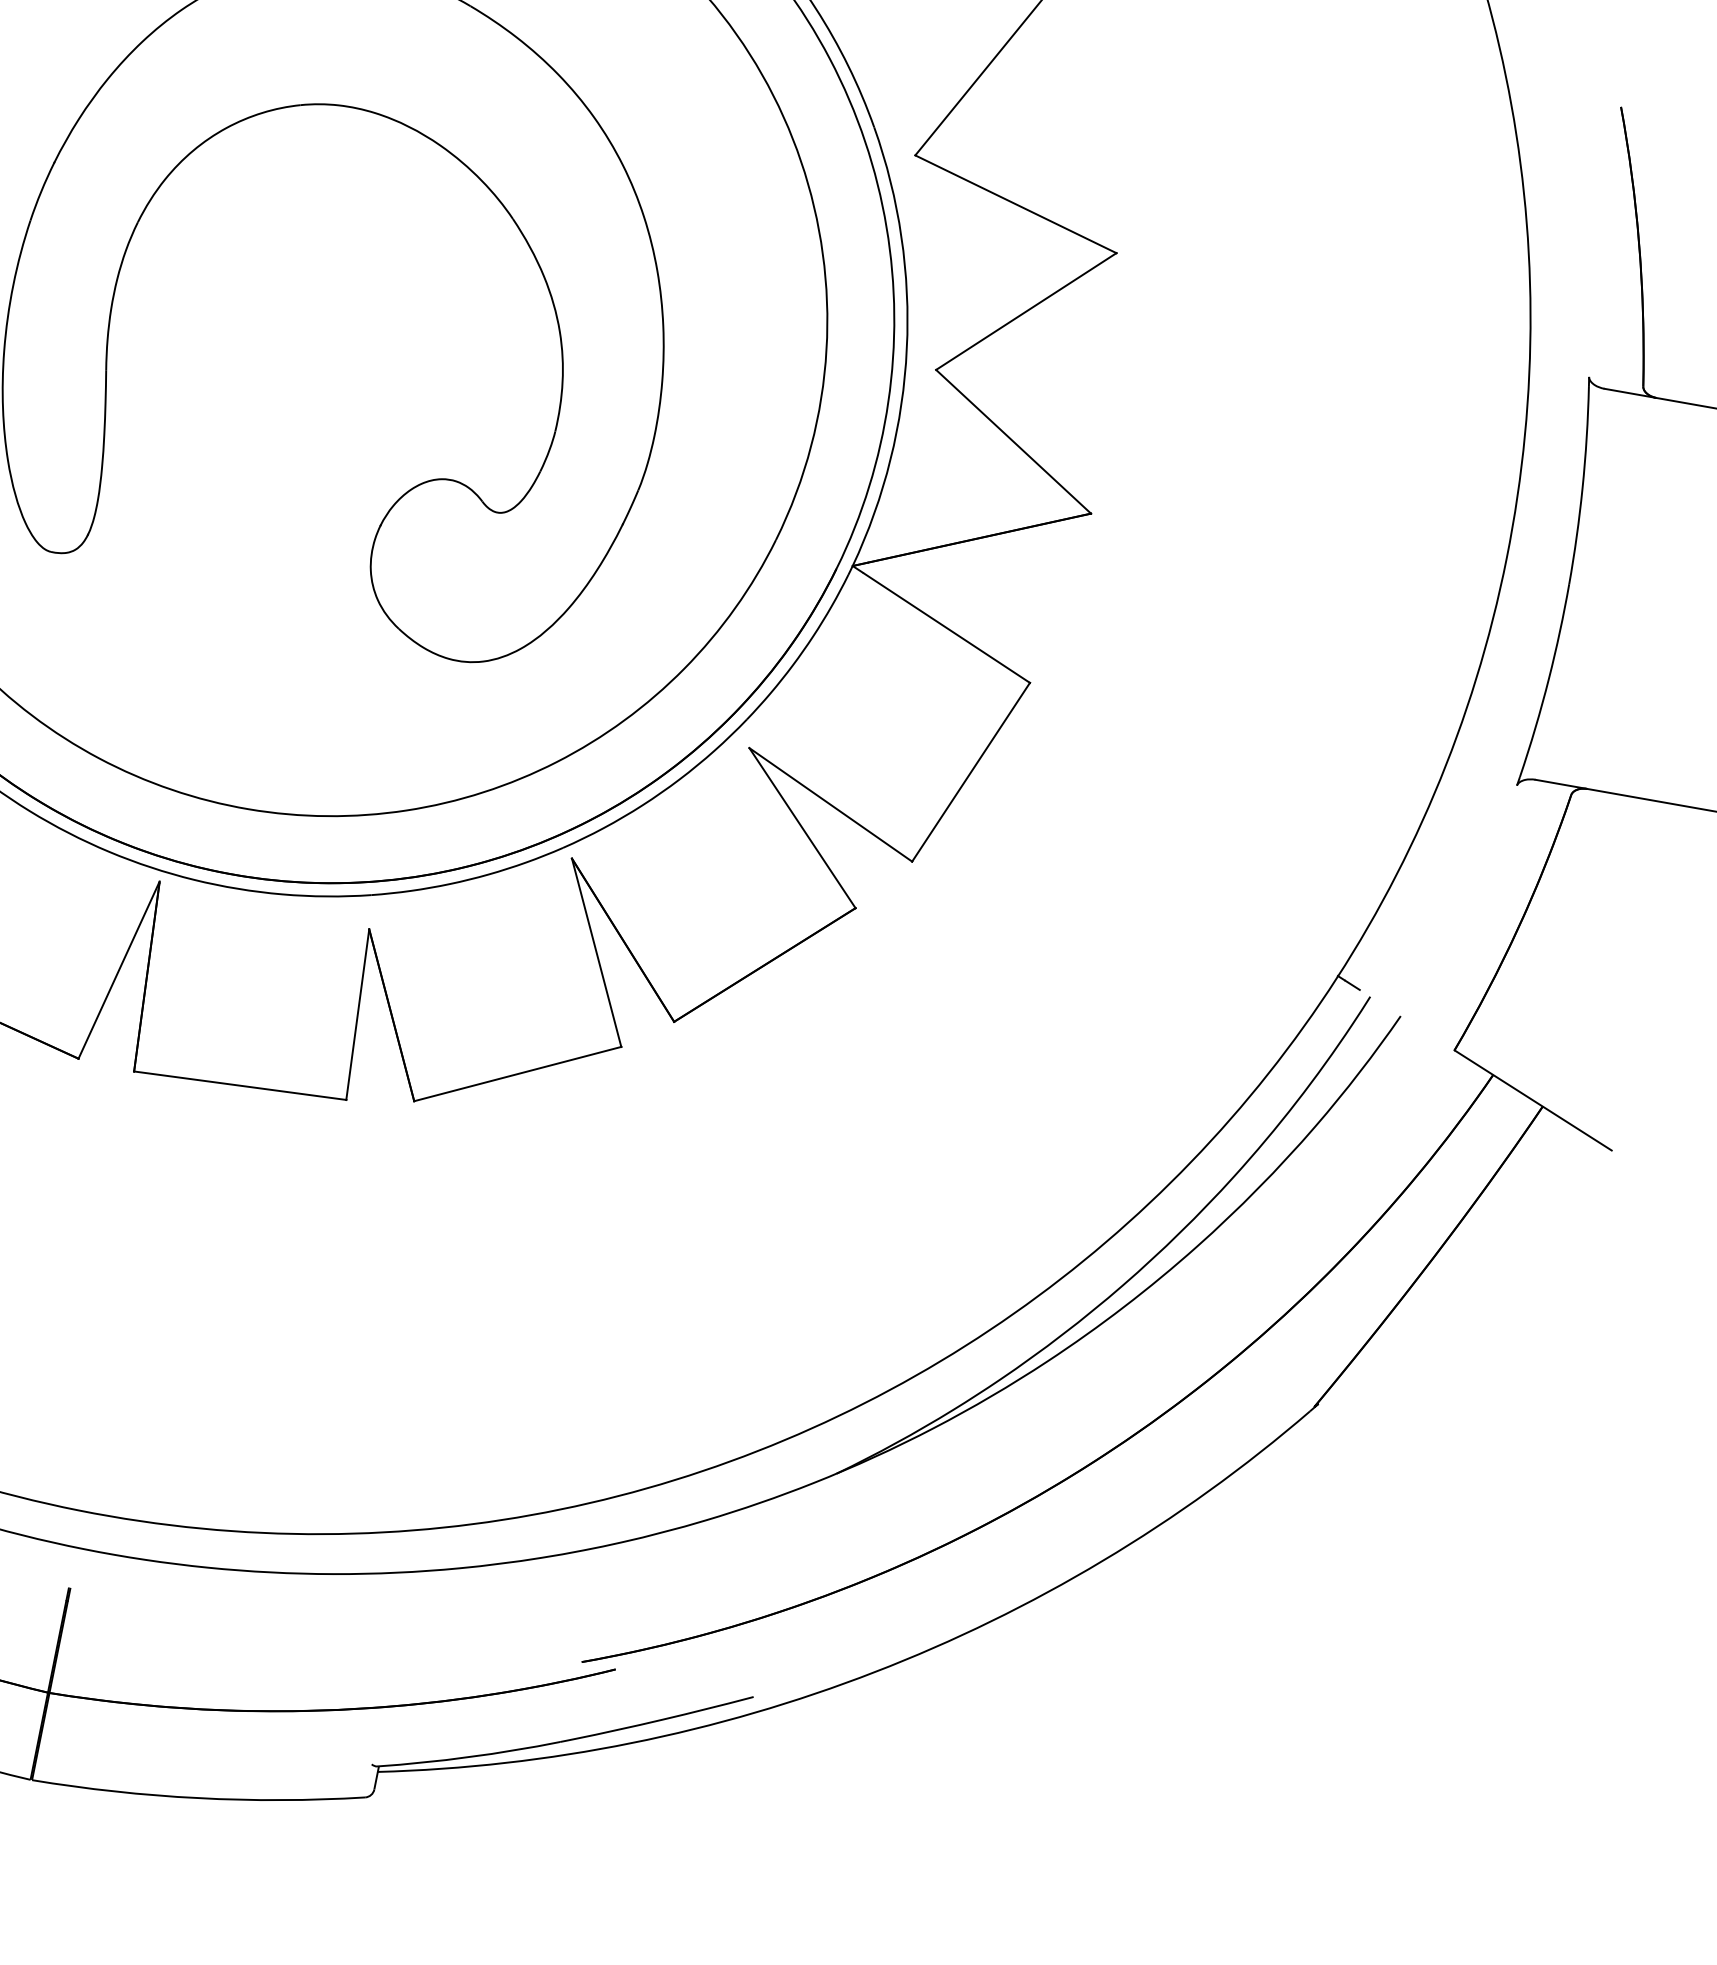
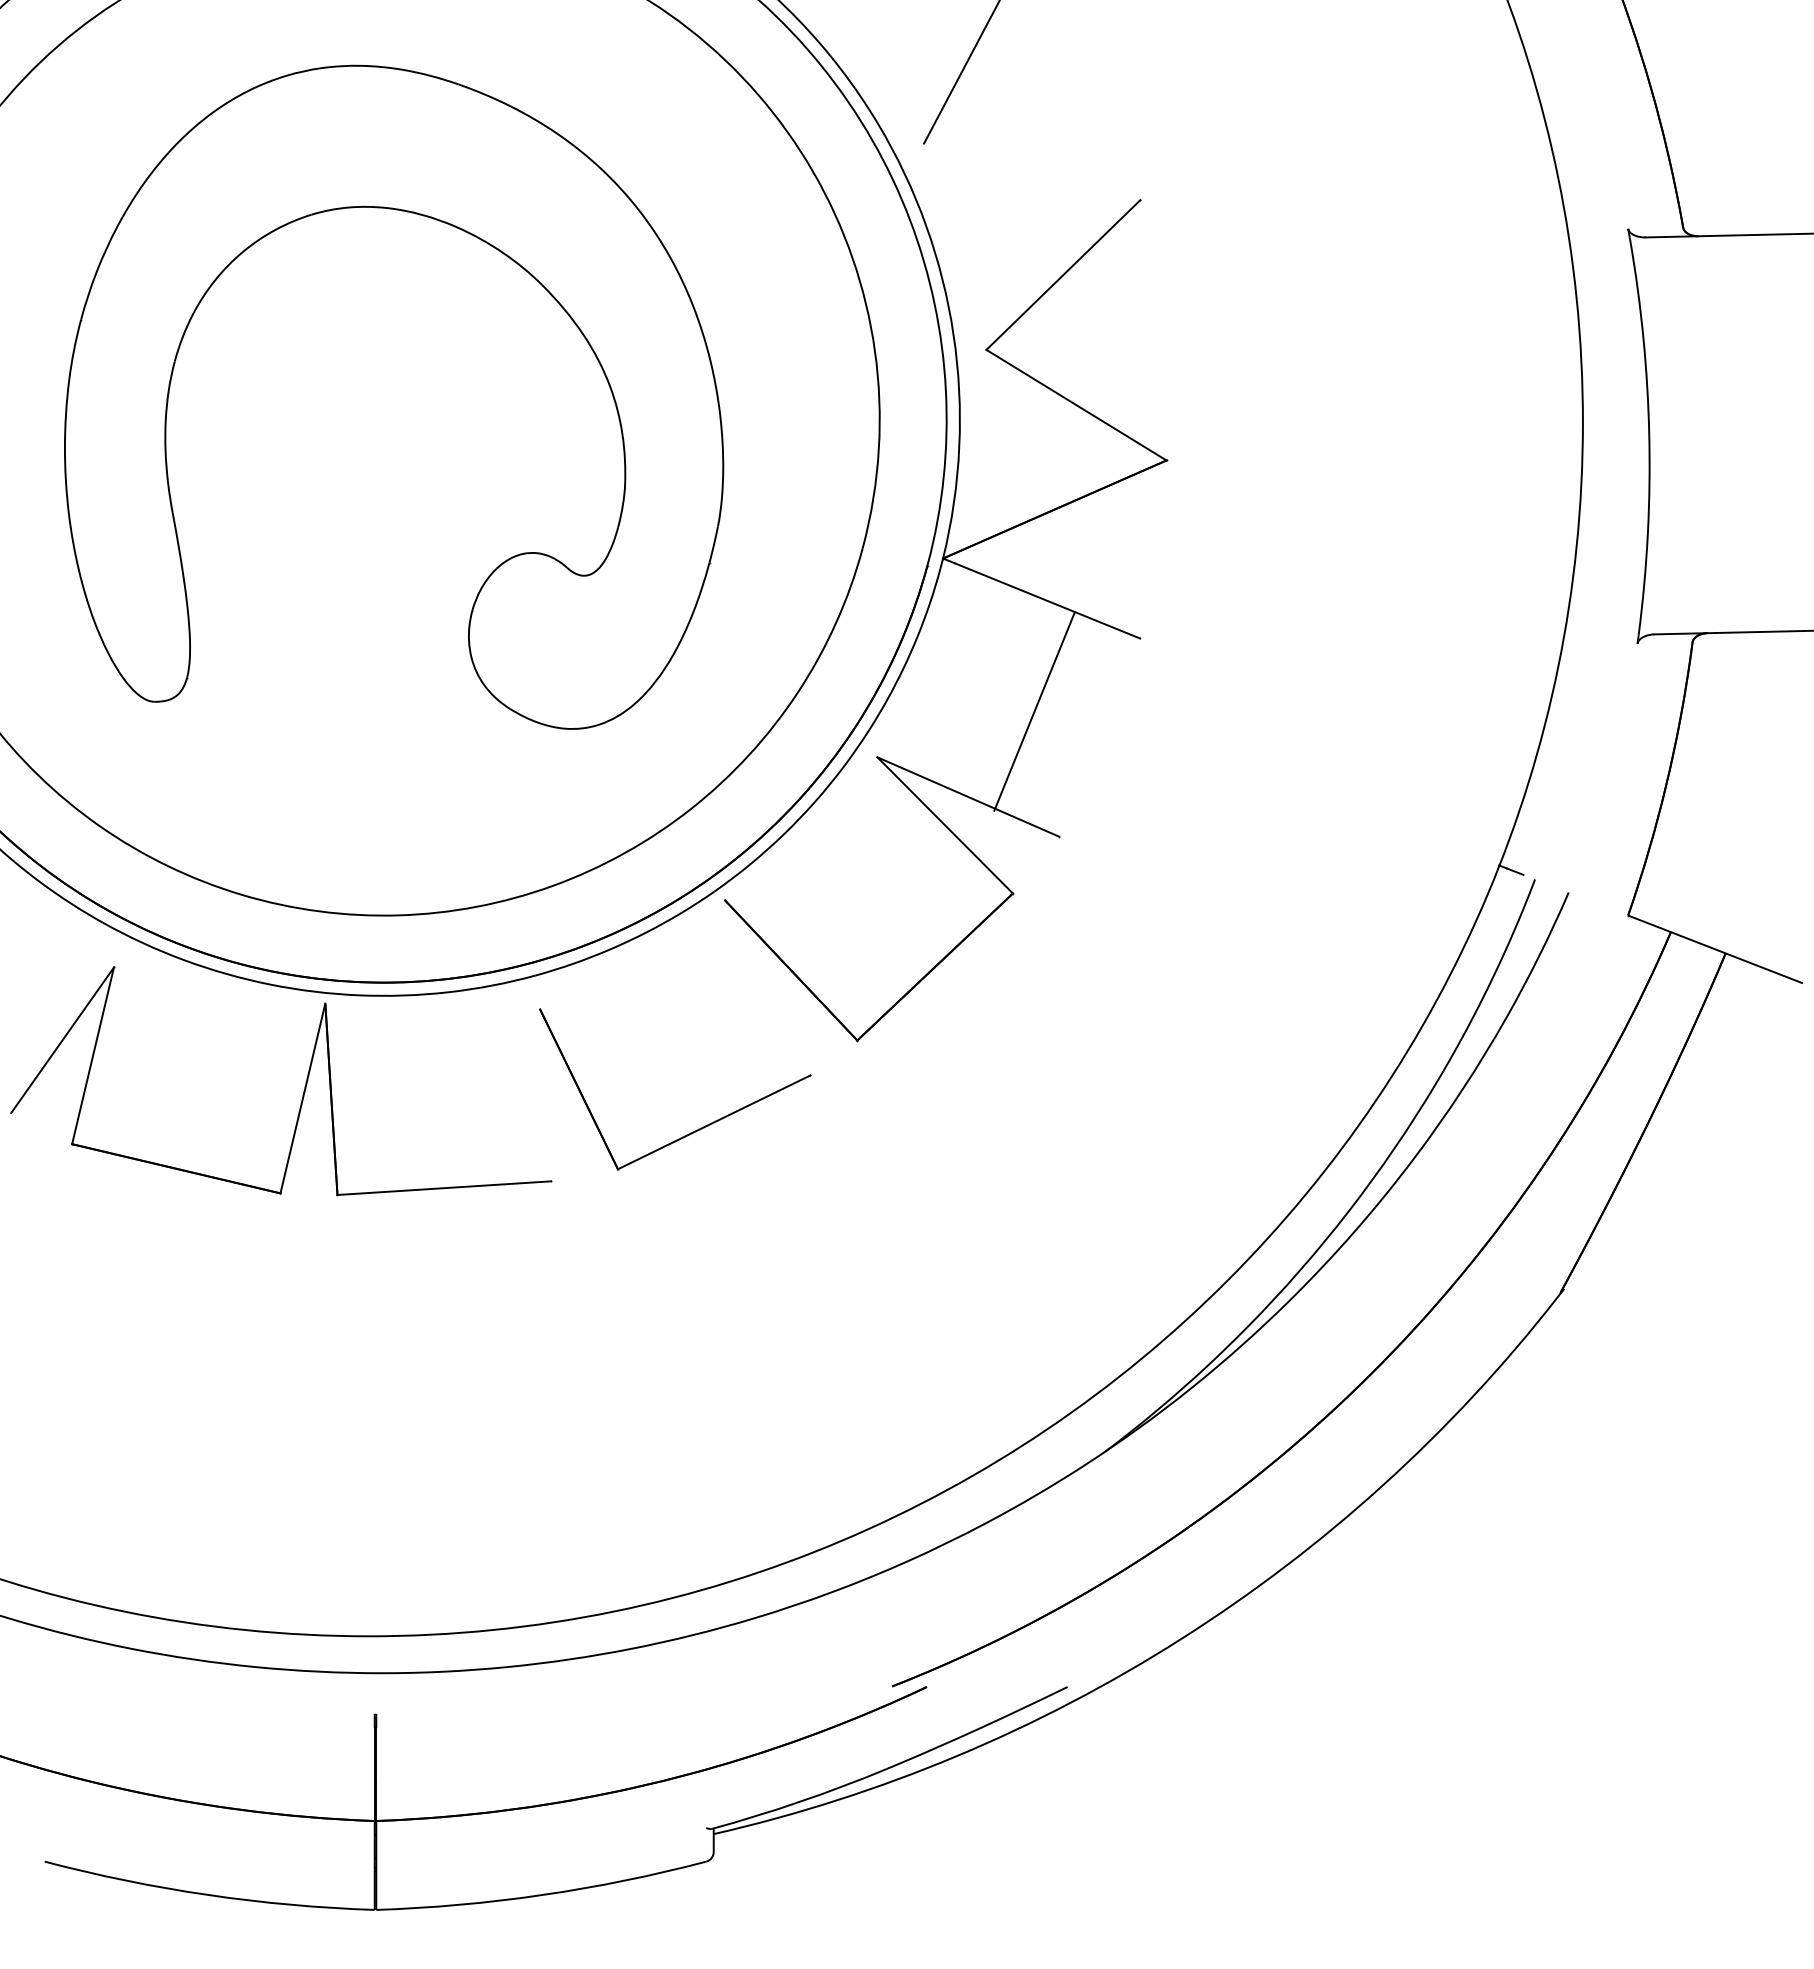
line: (1016, 204) -> (1032, 171), removed
line: (971, 772) -> (1034, 711), moved
line: (596, 952) -> (767, 987), removed
line: (357, 1014) -> (545, 1095), removed

